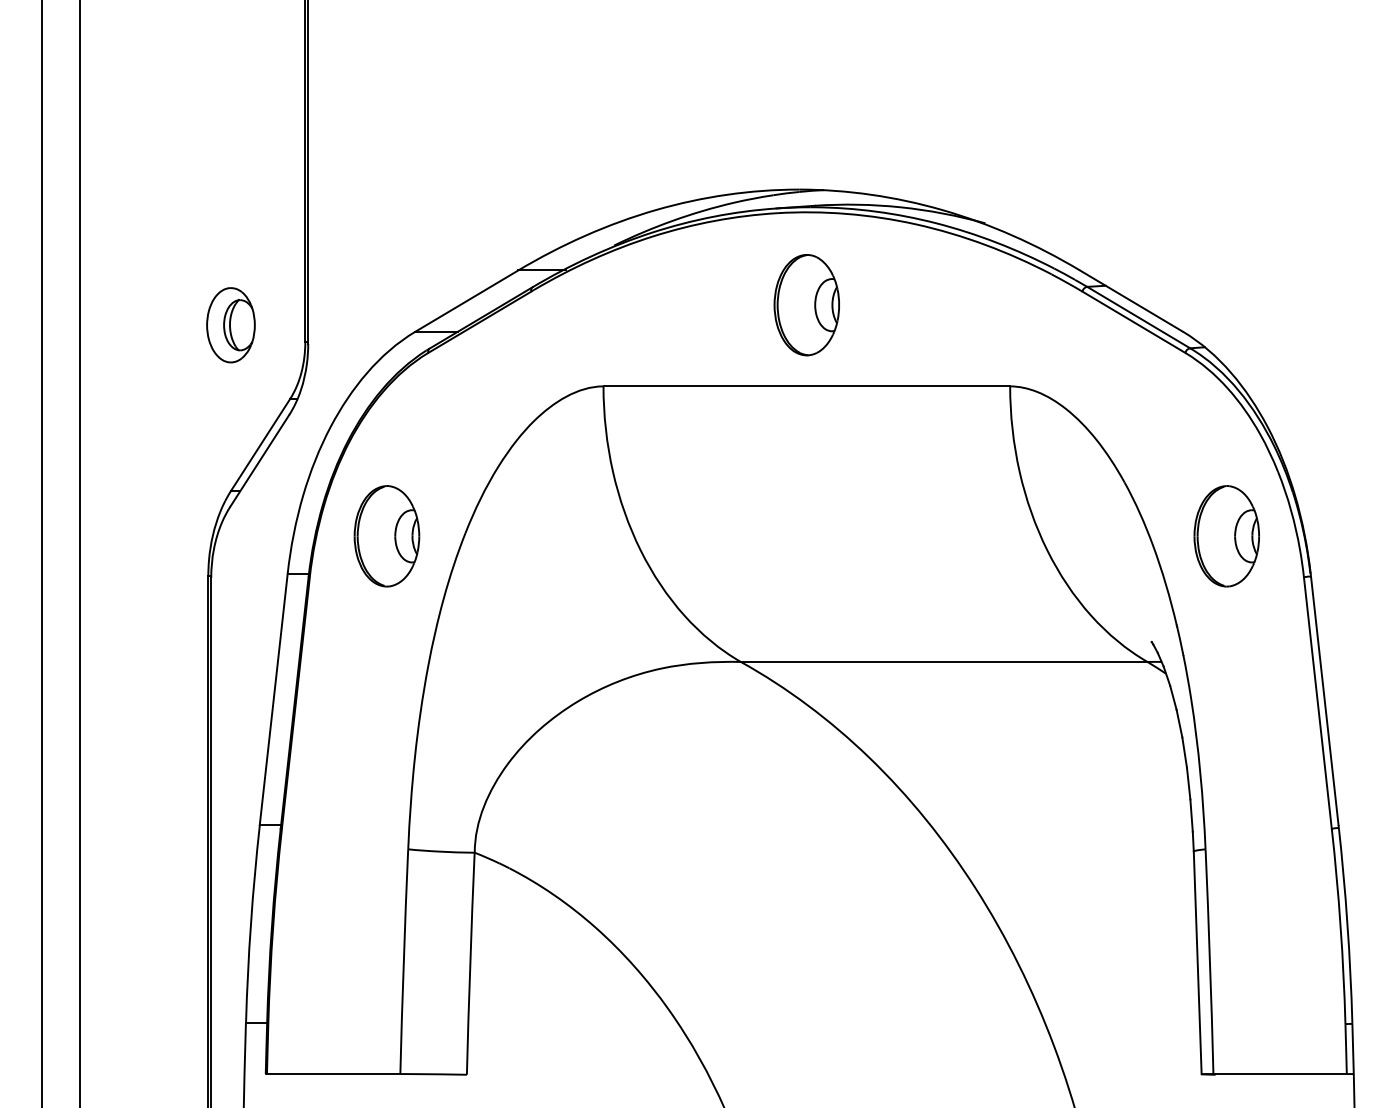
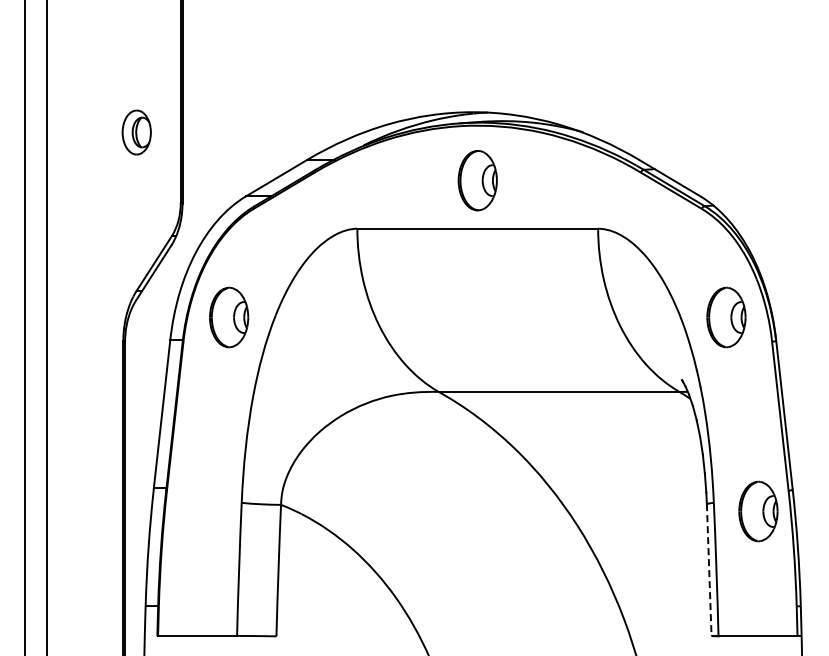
part: (230, 325) -> (136, 132), moved
part: (1280, 863) -> (758, 511), added
line: (1198, 963) -> (709, 570), solid -> dashed

